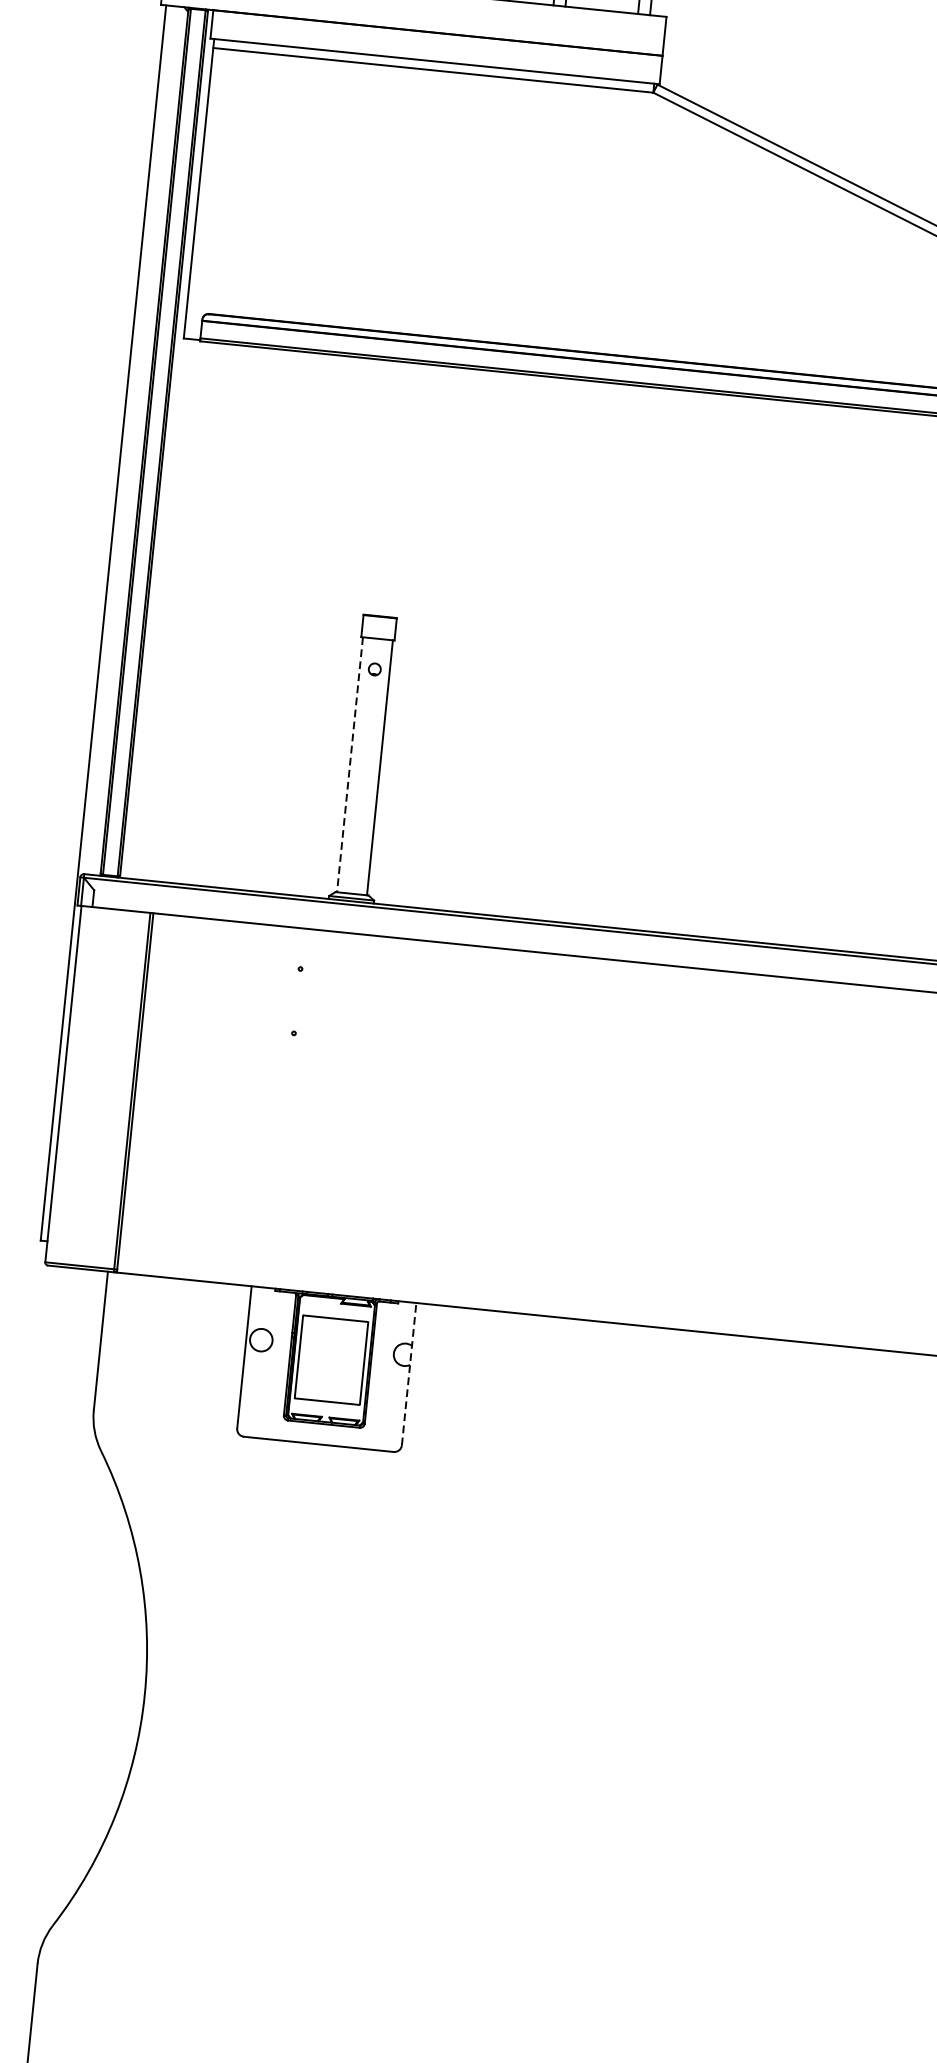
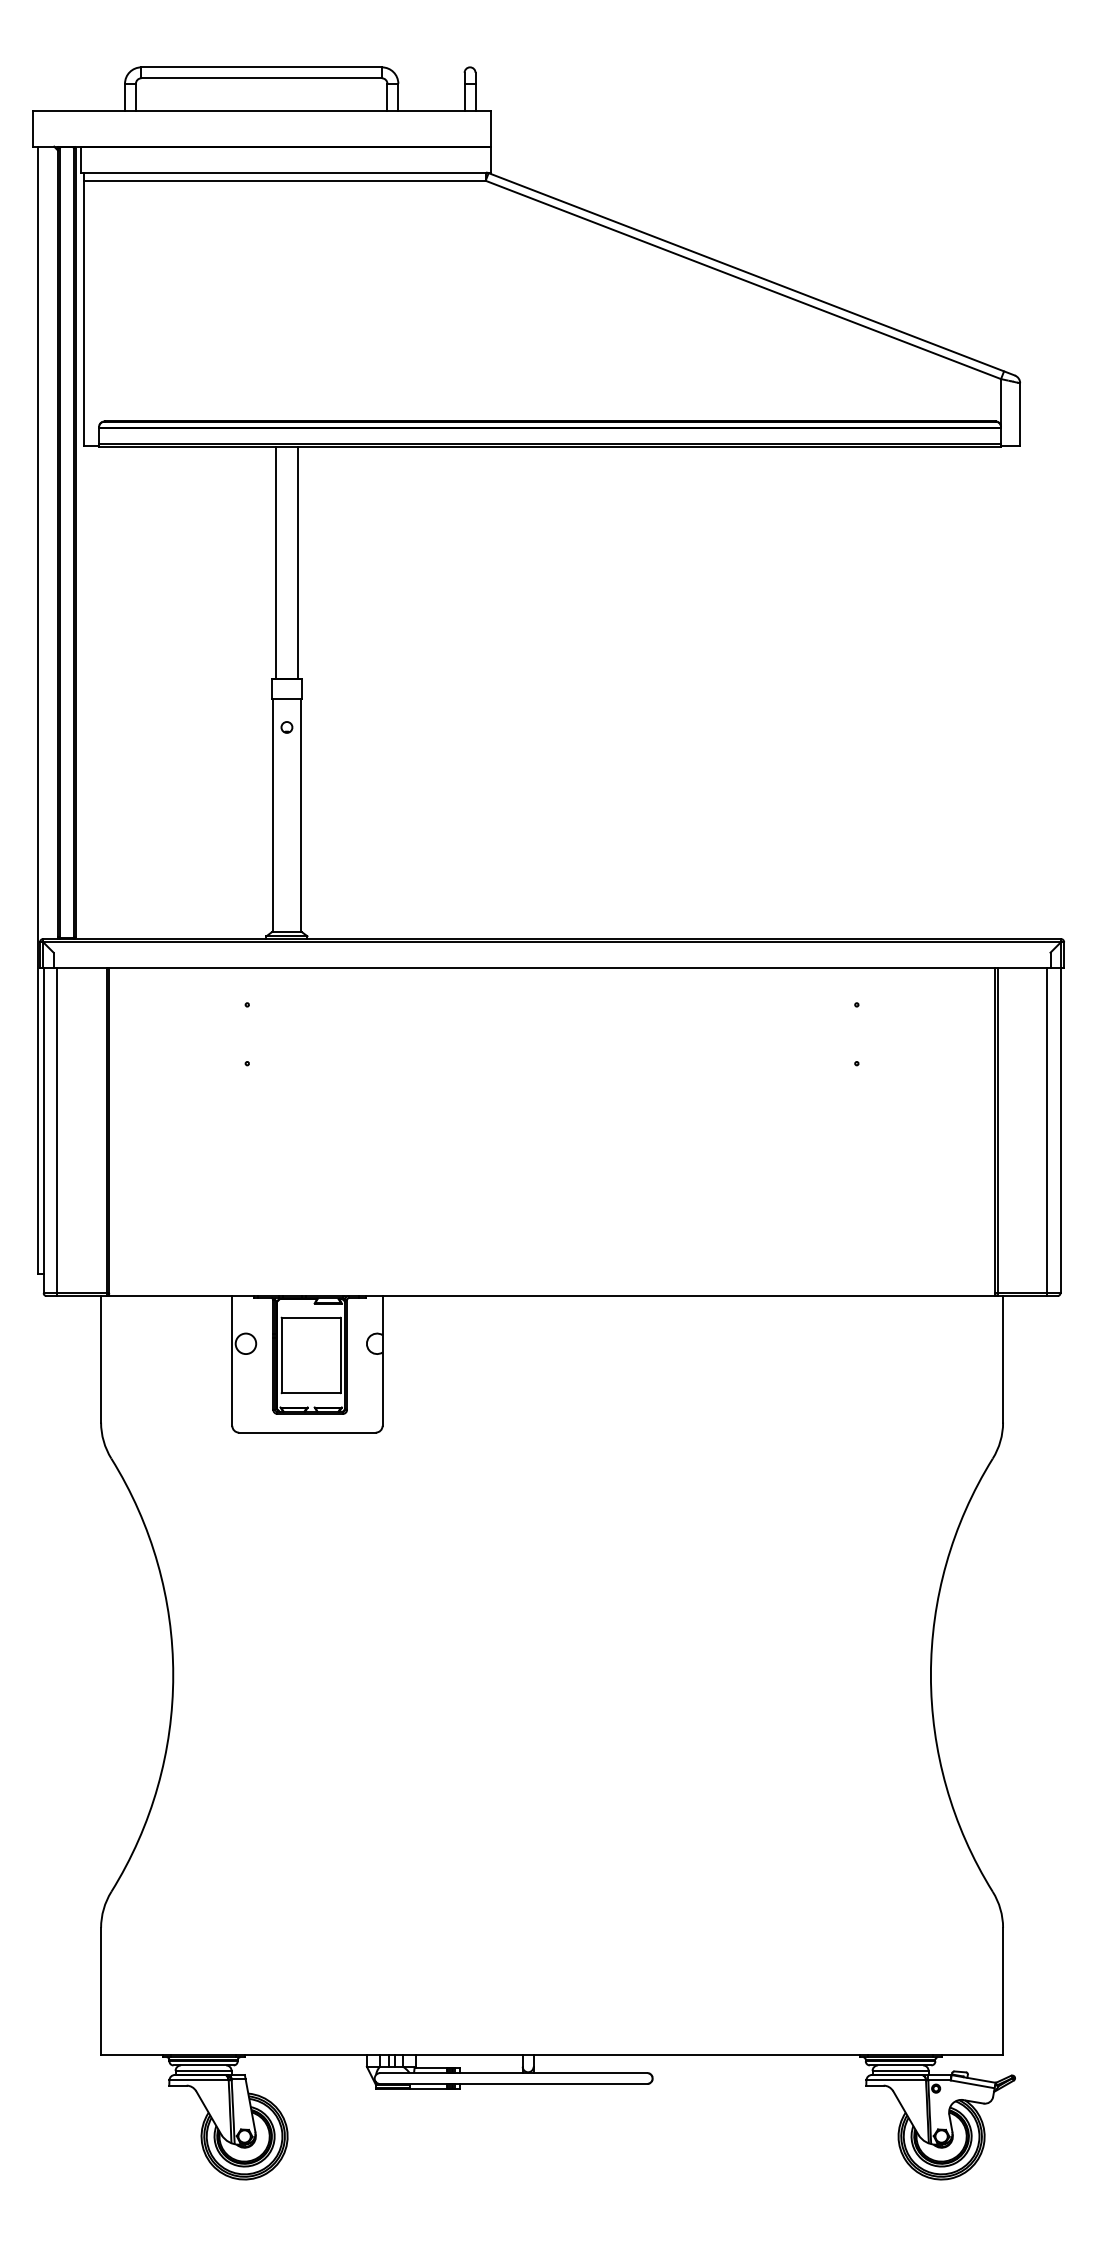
line: (381, 487) -> (276, 562), added
line: (404, 489) -> (297, 562), added
line: (350, 765) -> (273, 816), dashed -> solid
line: (78, 1087) -> (57, 1132), added
line: (409, 1373) -> (382, 1360), dashed -> solid

